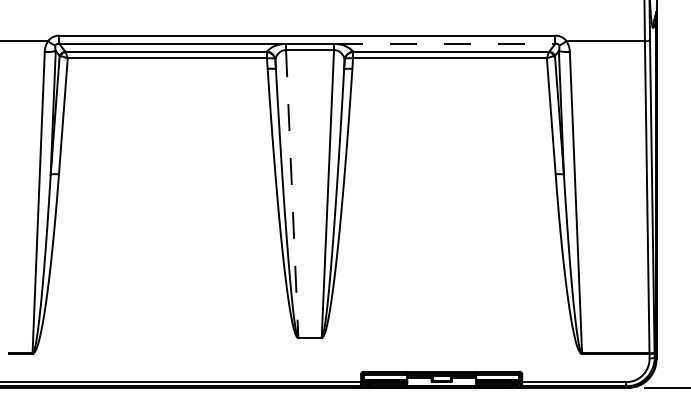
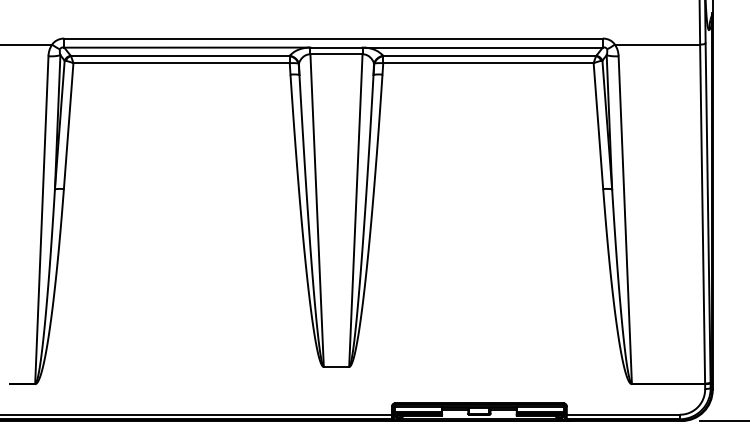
line: (445, 43) -> (483, 47), dashed -> solid
line: (292, 194) -> (317, 211), dashed -> solid

